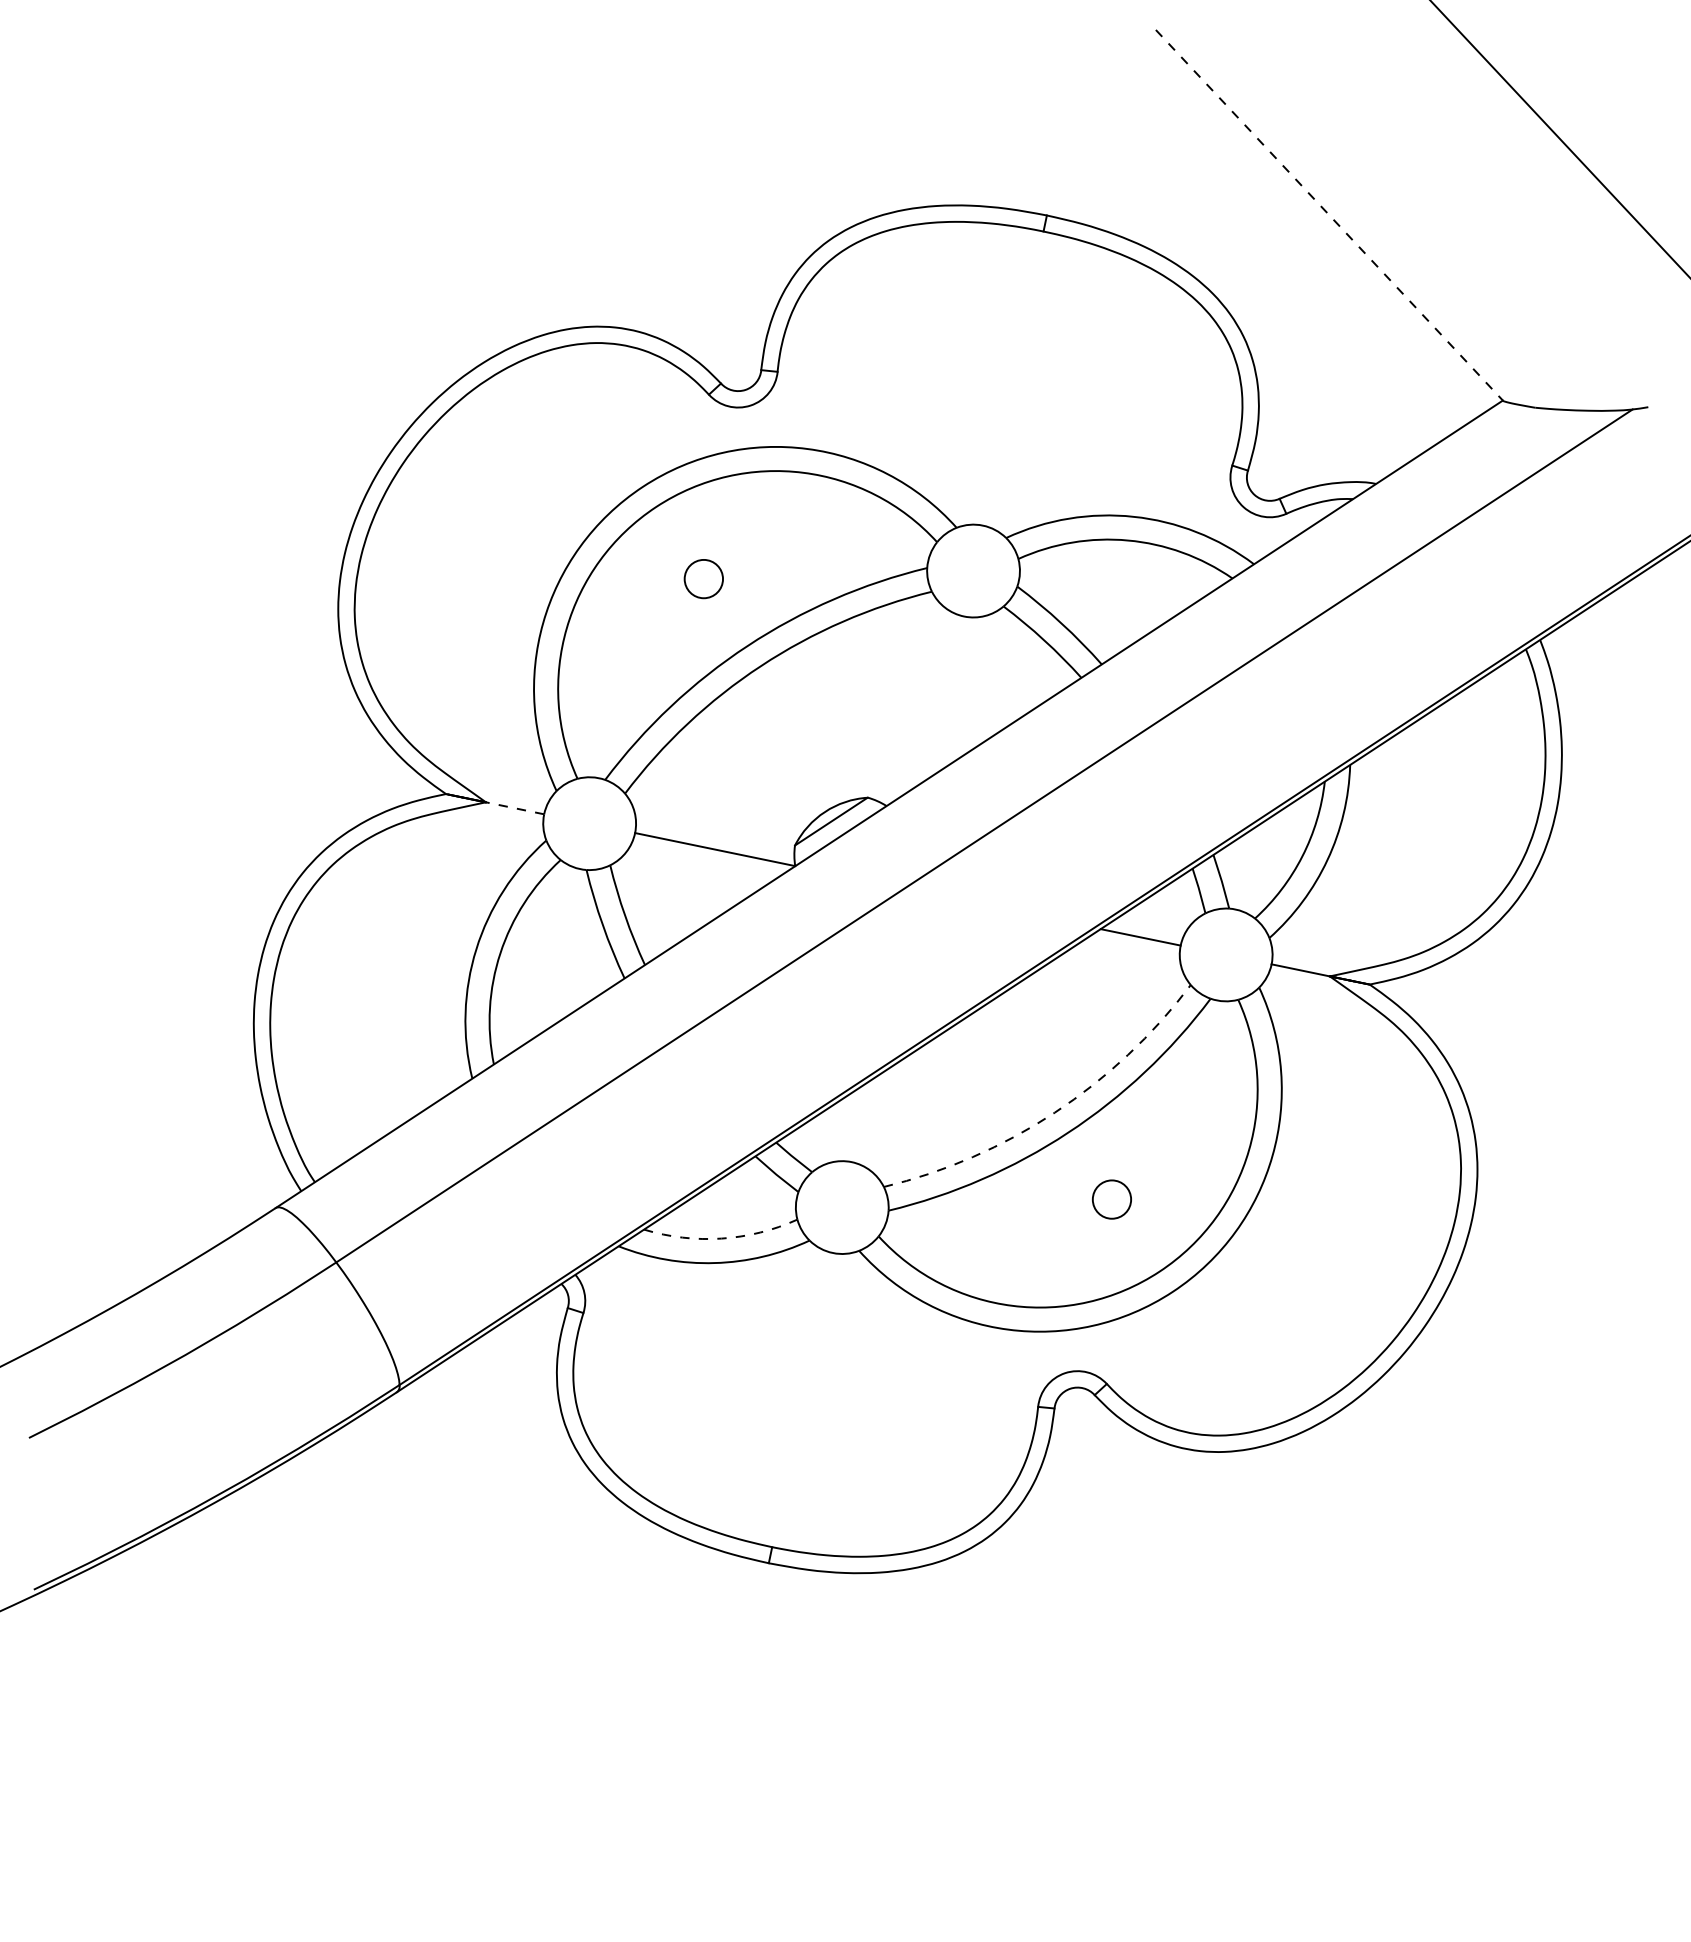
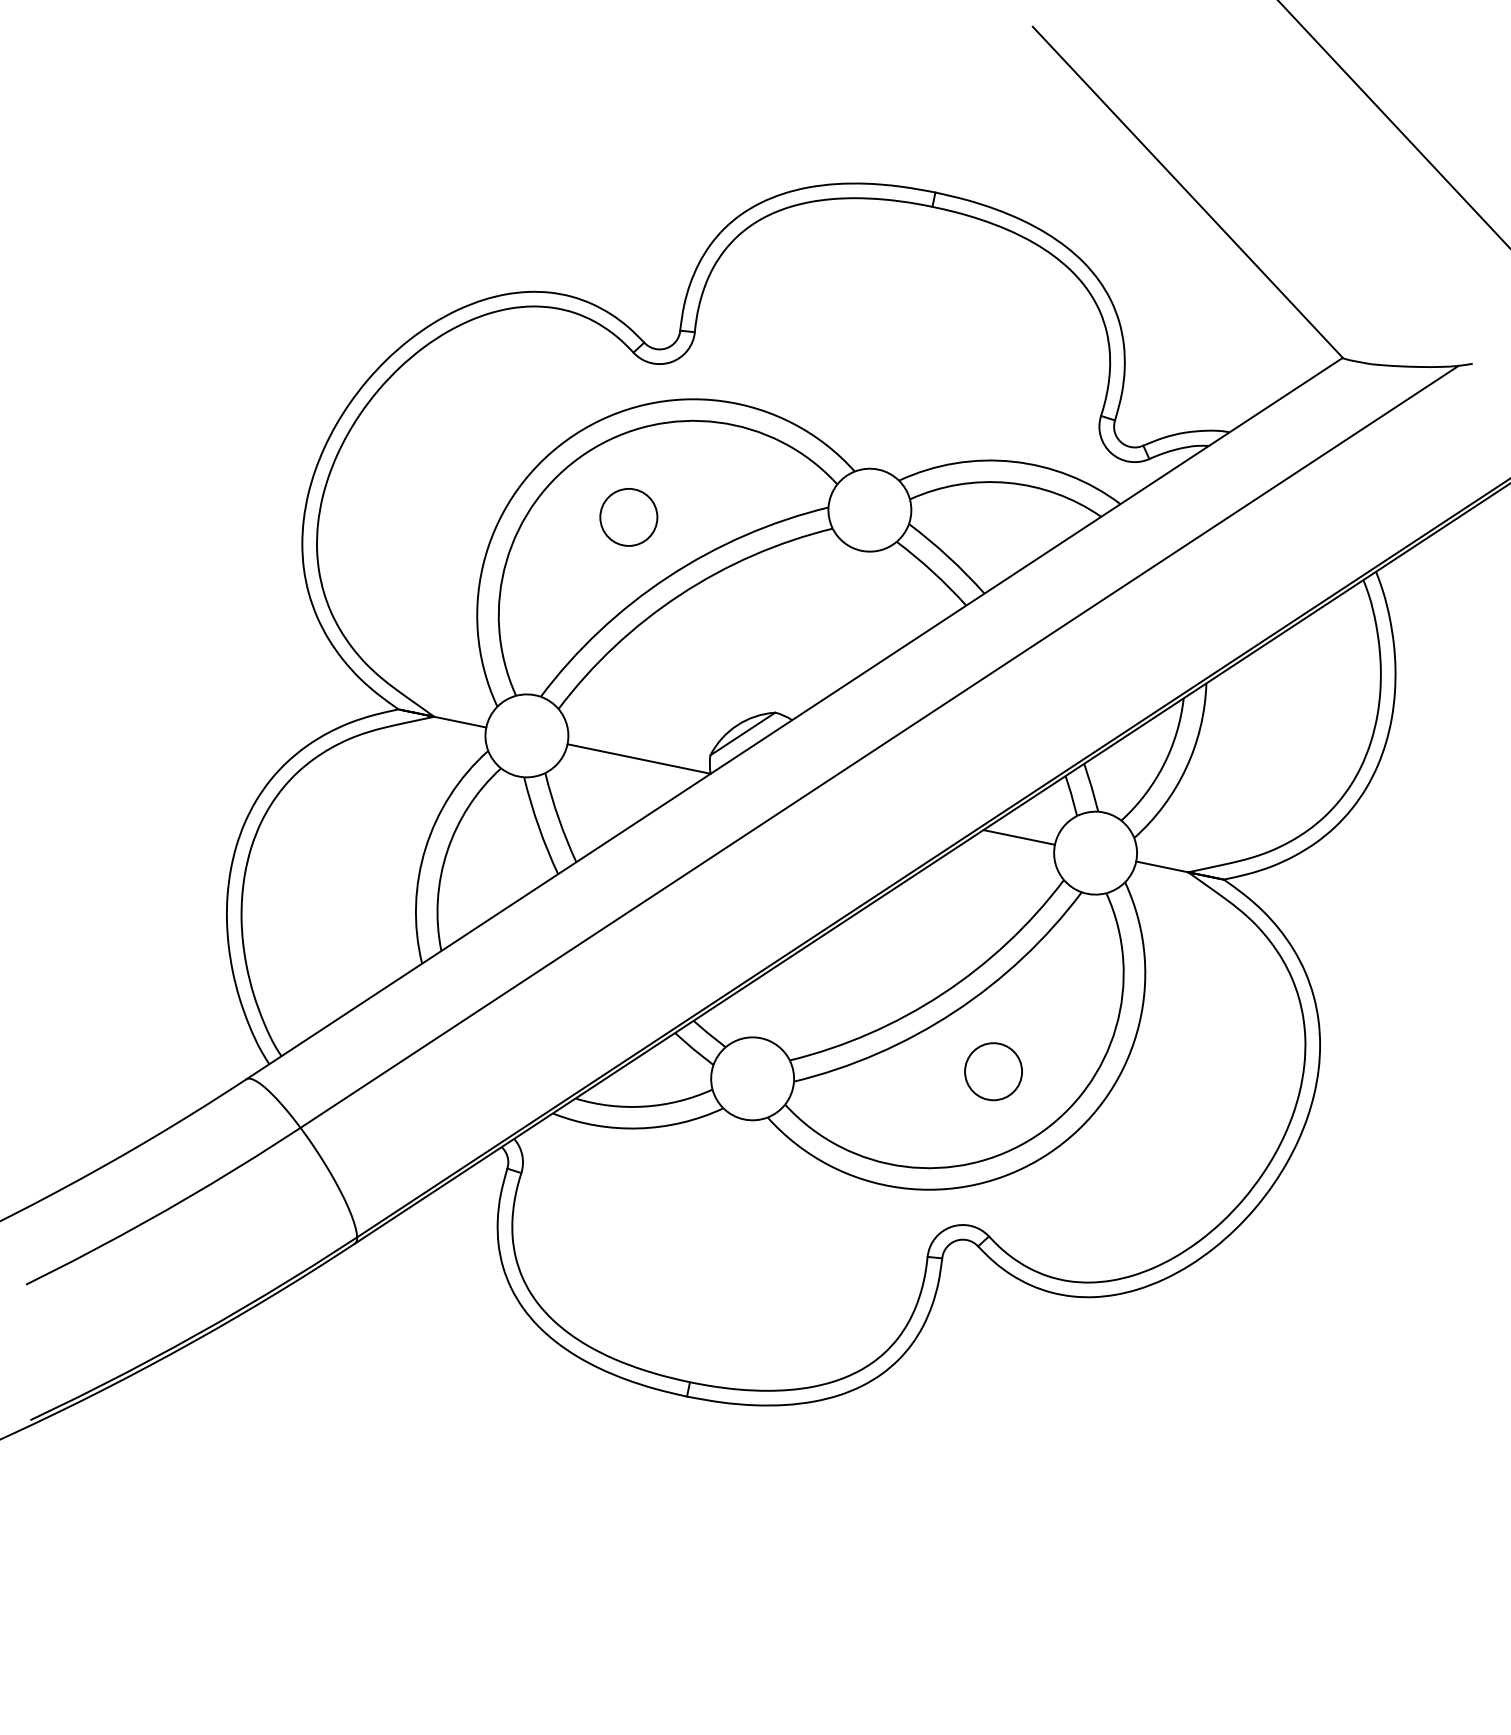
line: (1329, 215) -> (1187, 192), dashed -> solid
circle: (703, 578) -> (628, 516), size x1.67
line: (515, 808) -> (460, 722), dashed -> solid
arc: (1054, 1112) -> (942, 993), dashed -> solid
circle: (1111, 1199) -> (993, 1071), size x1.67
arc: (721, 1238) -> (644, 1106), dashed -> solid

